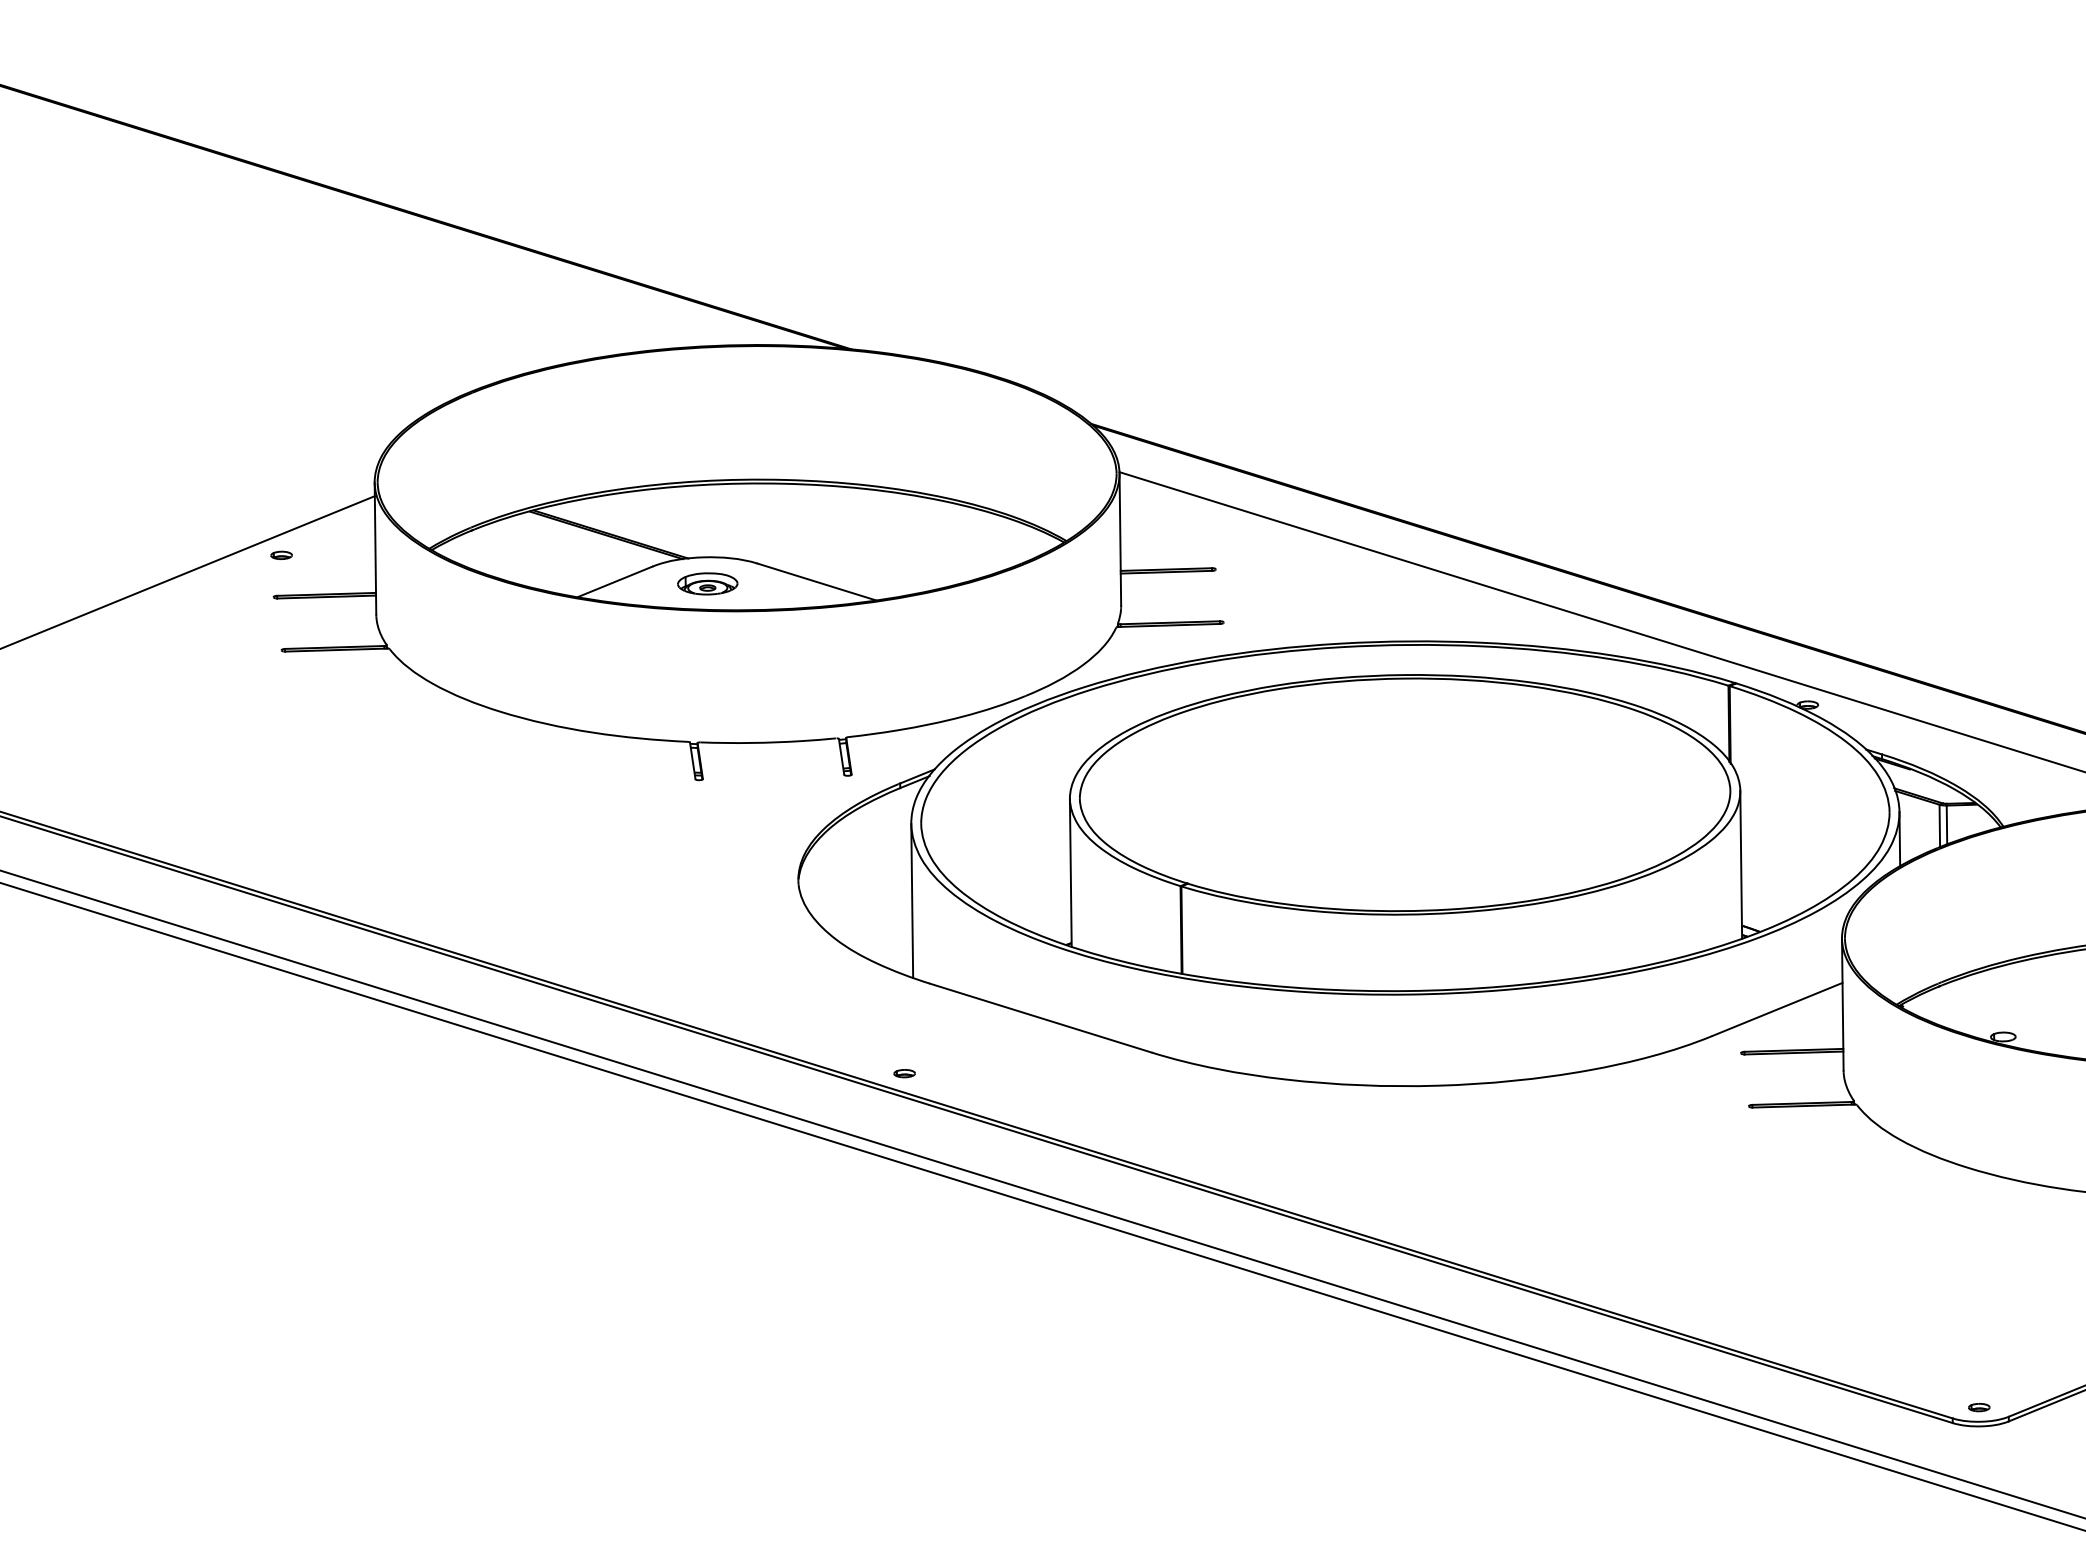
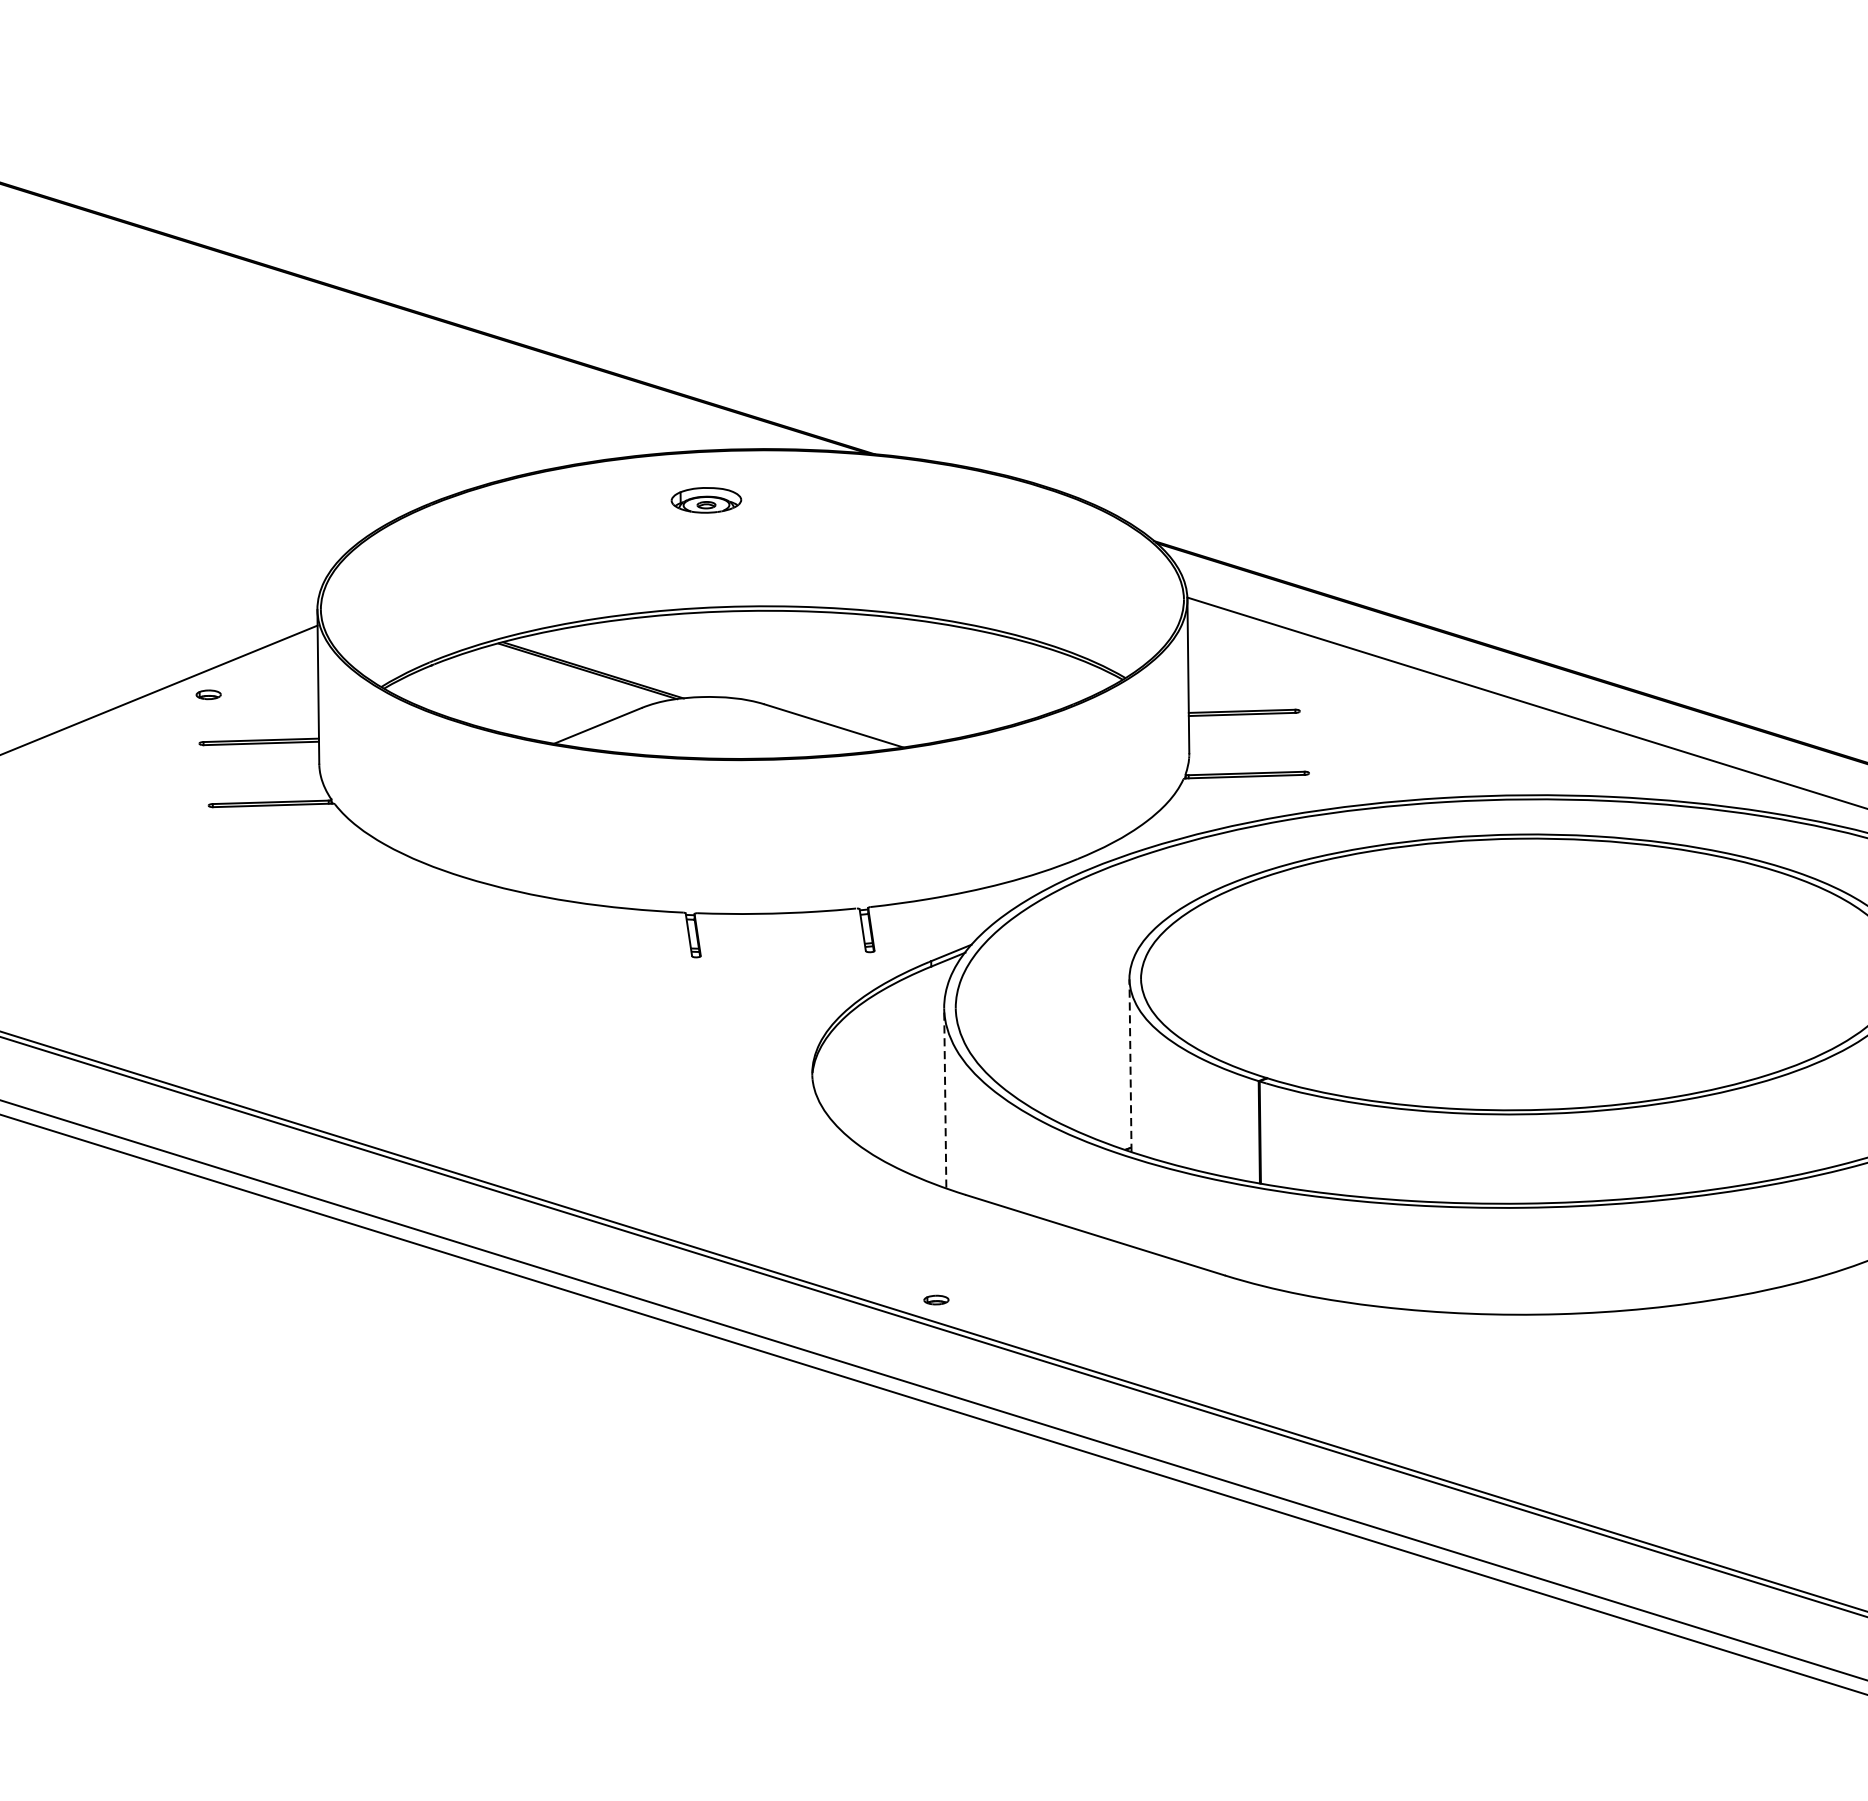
part: (707, 583) -> (706, 499), moved
line: (1070, 872) -> (1130, 1065), solid -> dashed
line: (912, 900) -> (945, 1097), solid -> dashed

